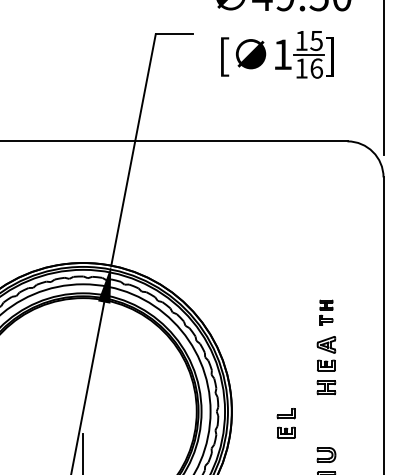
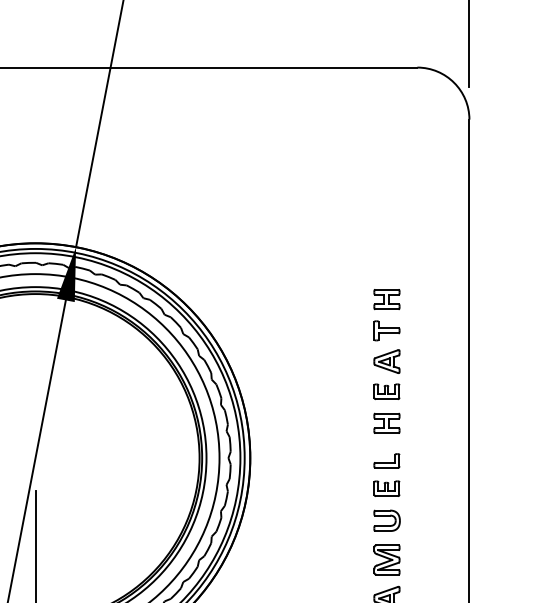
part: (326, 312) -> (387, 314), size x1.43
part: (285, 423) -> (385, 475), moved

